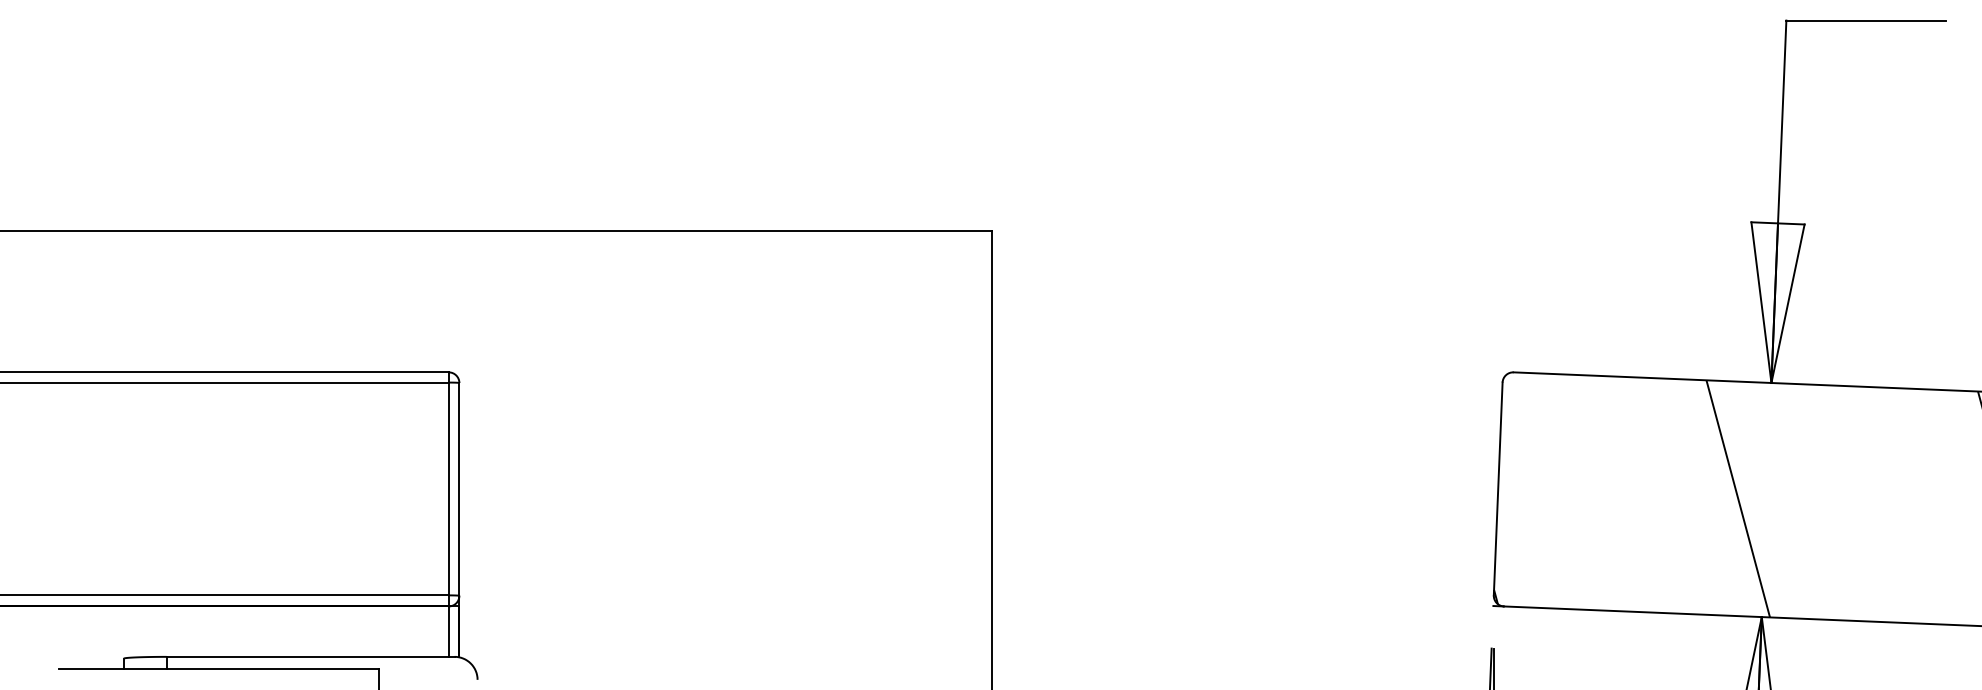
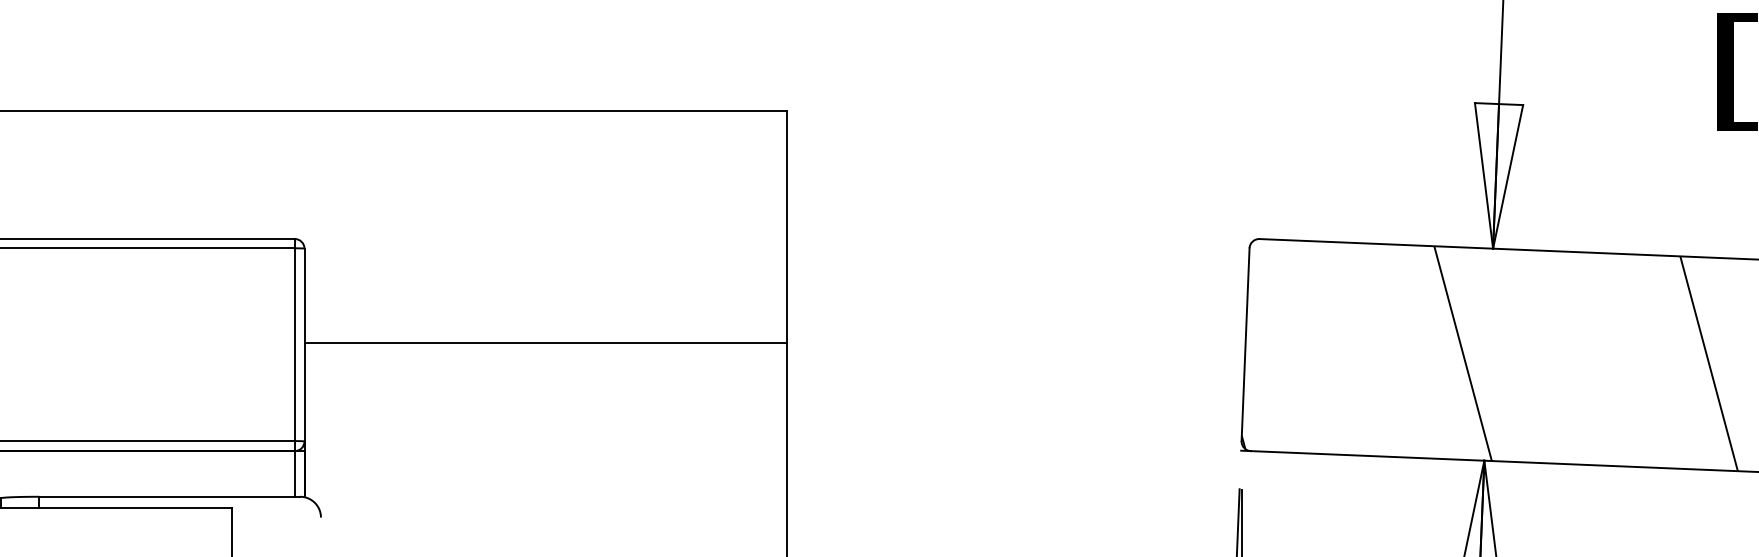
line: (725, 486) -> (545, 342), added

